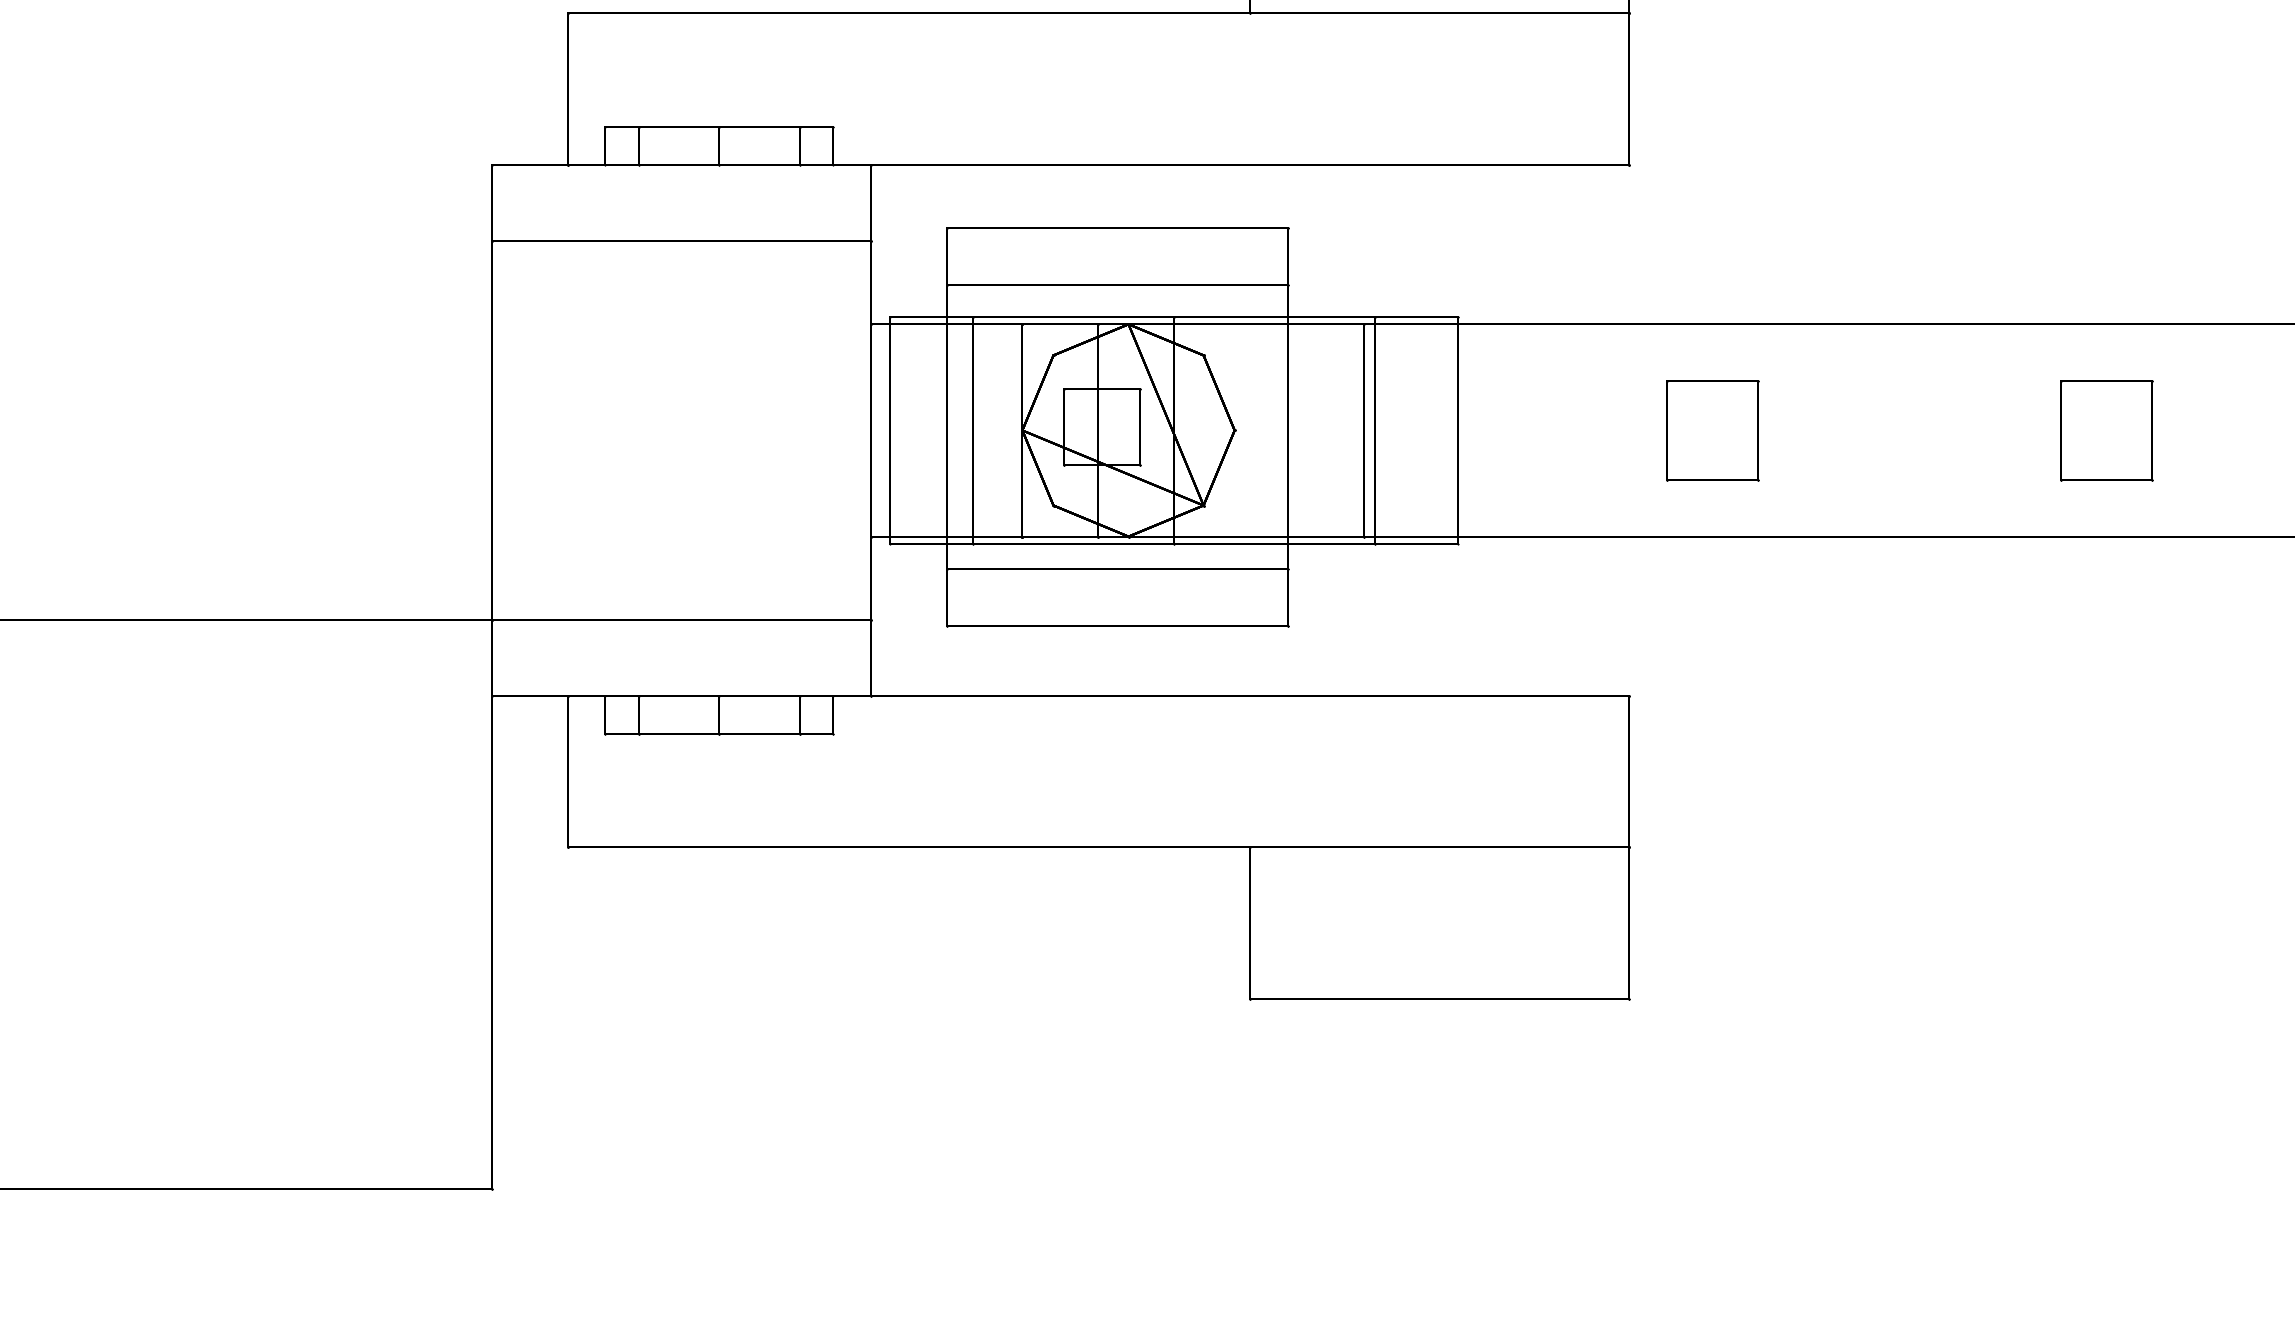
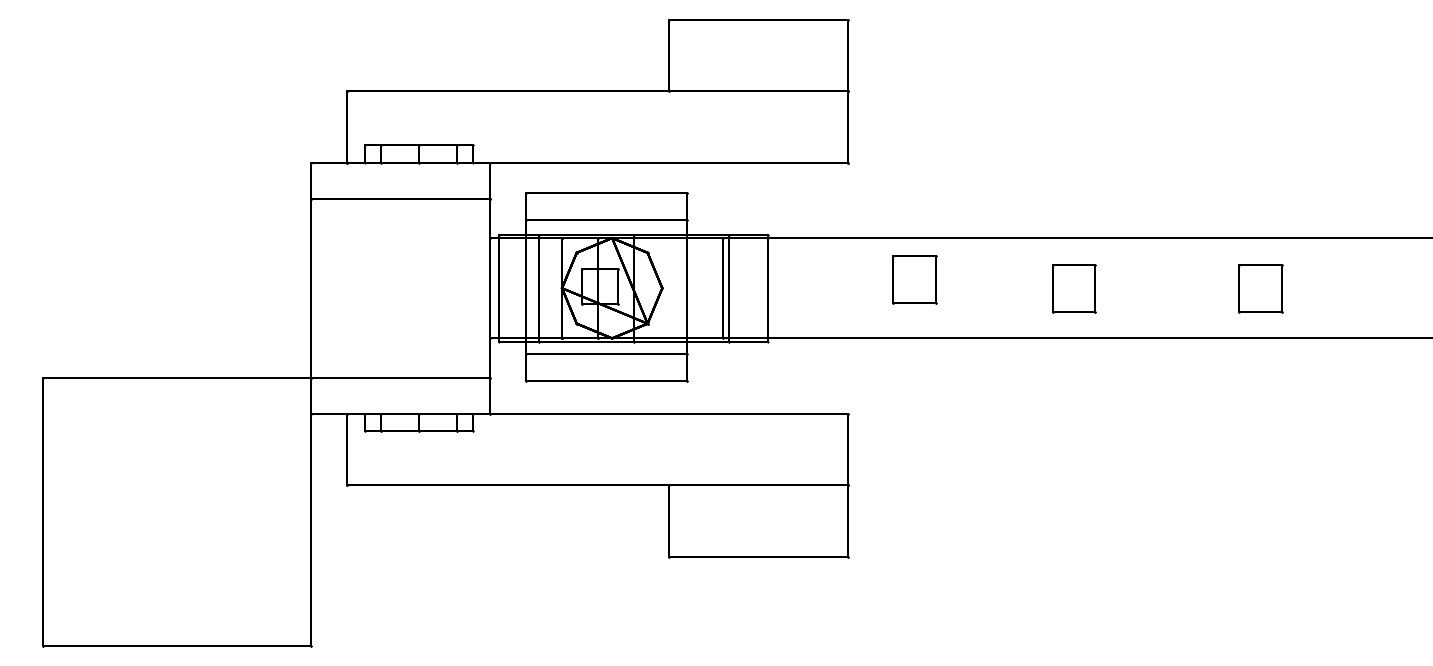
part: (1711, 430) -> (914, 279), moved

